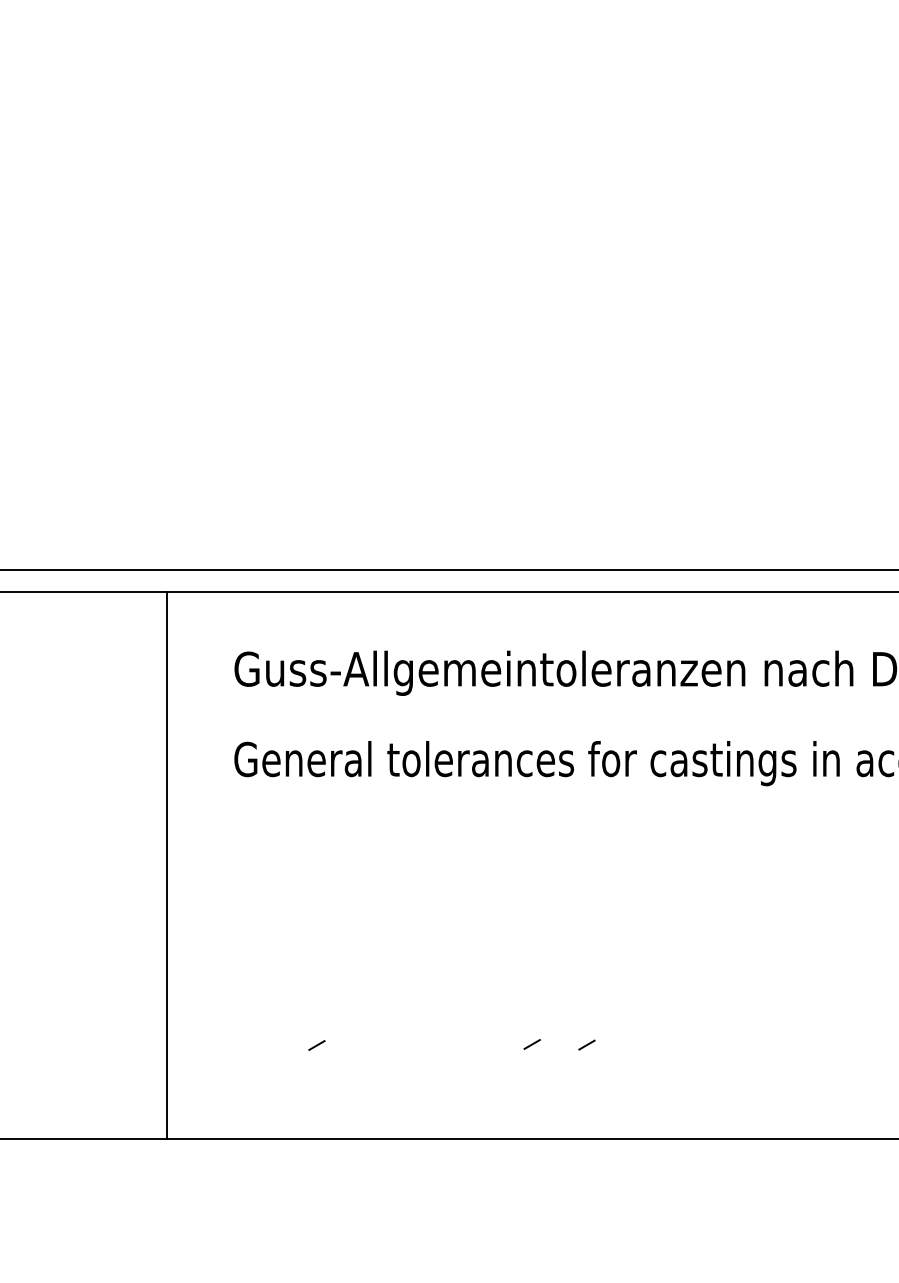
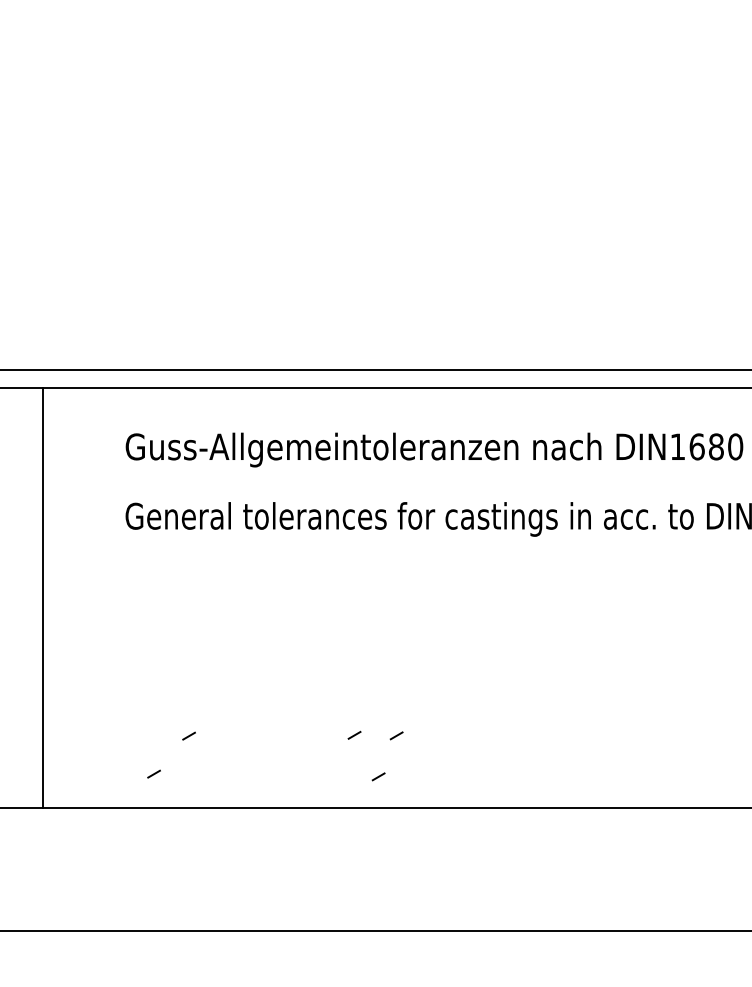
line: (166, 865) -> (42, 597), moved
line: (270, 1094) -> (153, 773), added
line: (563, 1097) -> (378, 776), added

